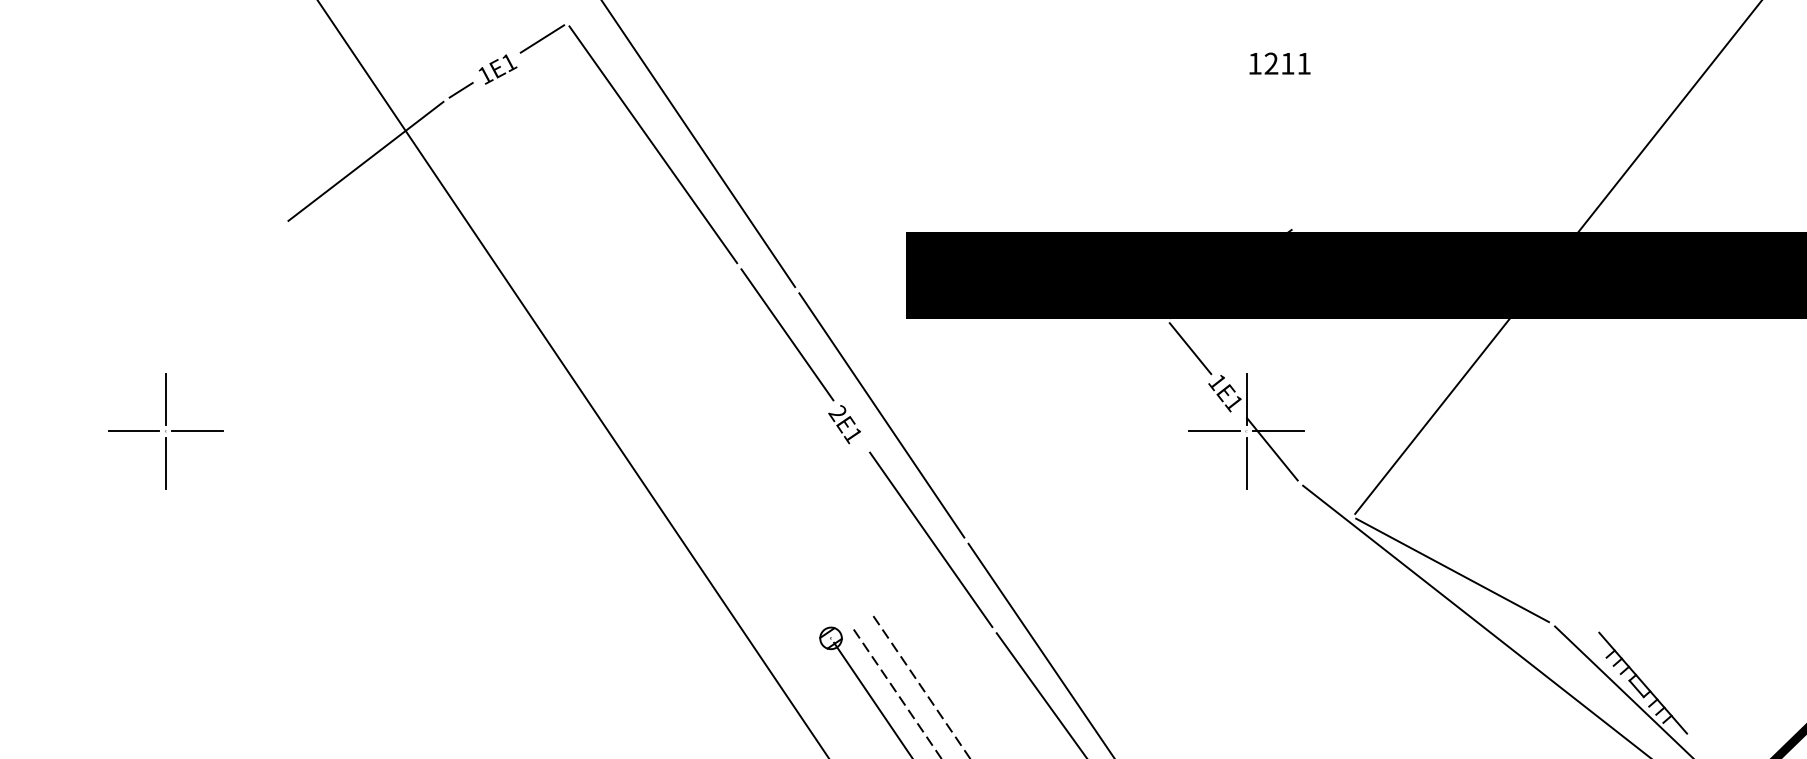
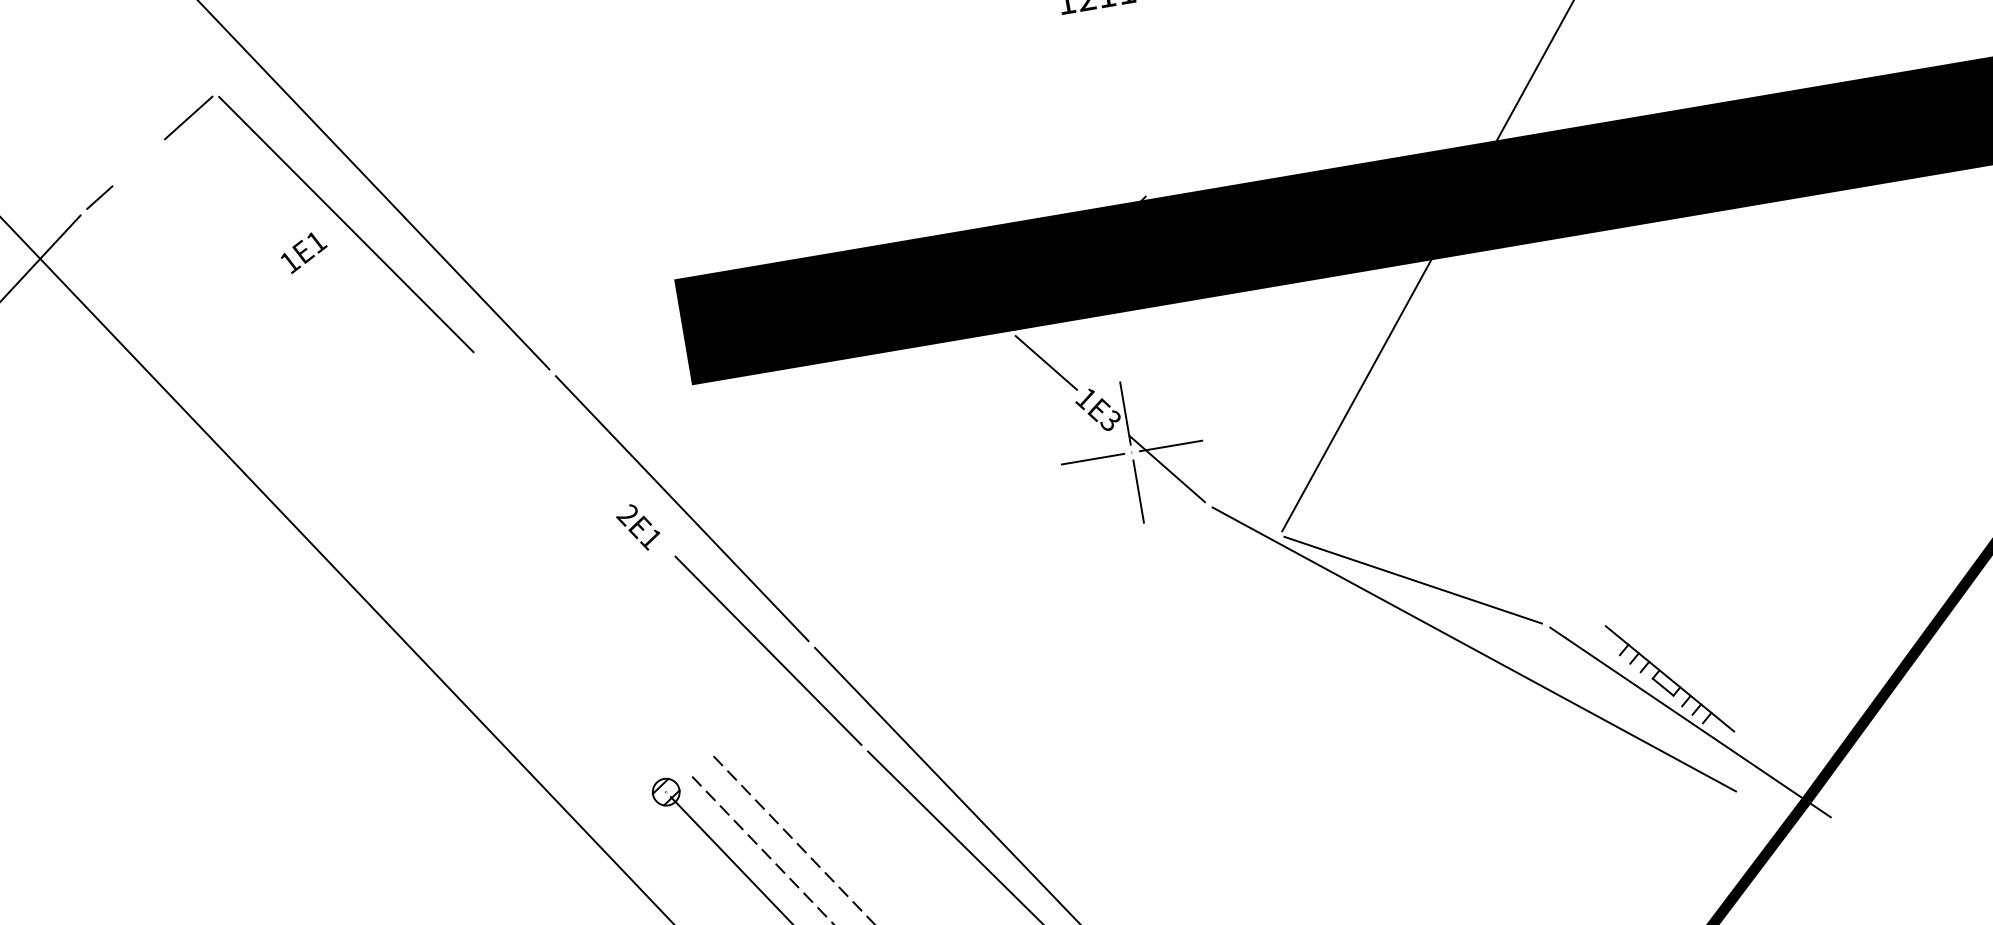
text: (497, 69) -> (303, 252), moved
line: (787, 334) -> (549, 429), removed
text: (1233, 403) -> (1110, 421), 1E1 -> 1E3

